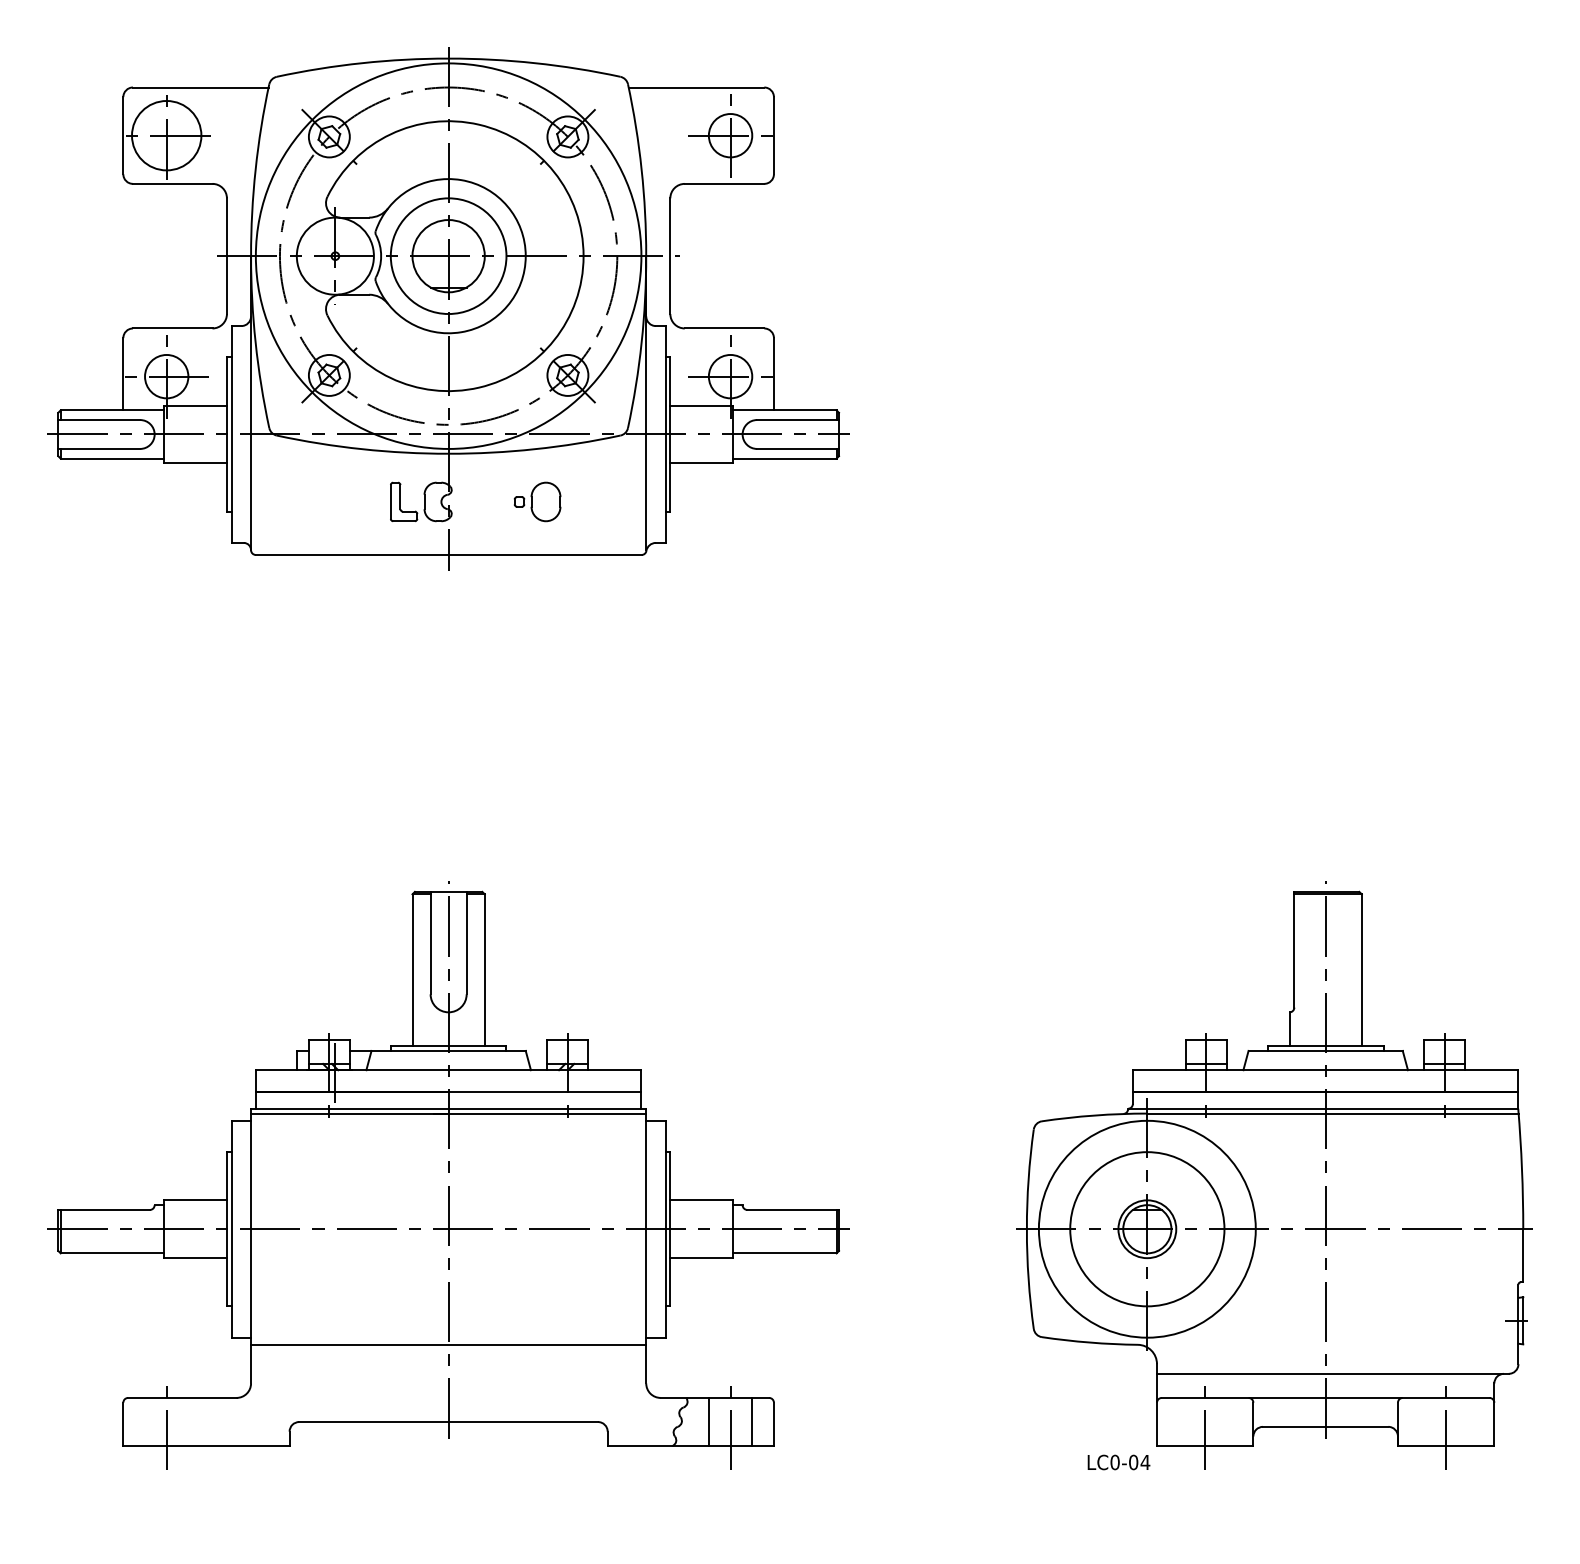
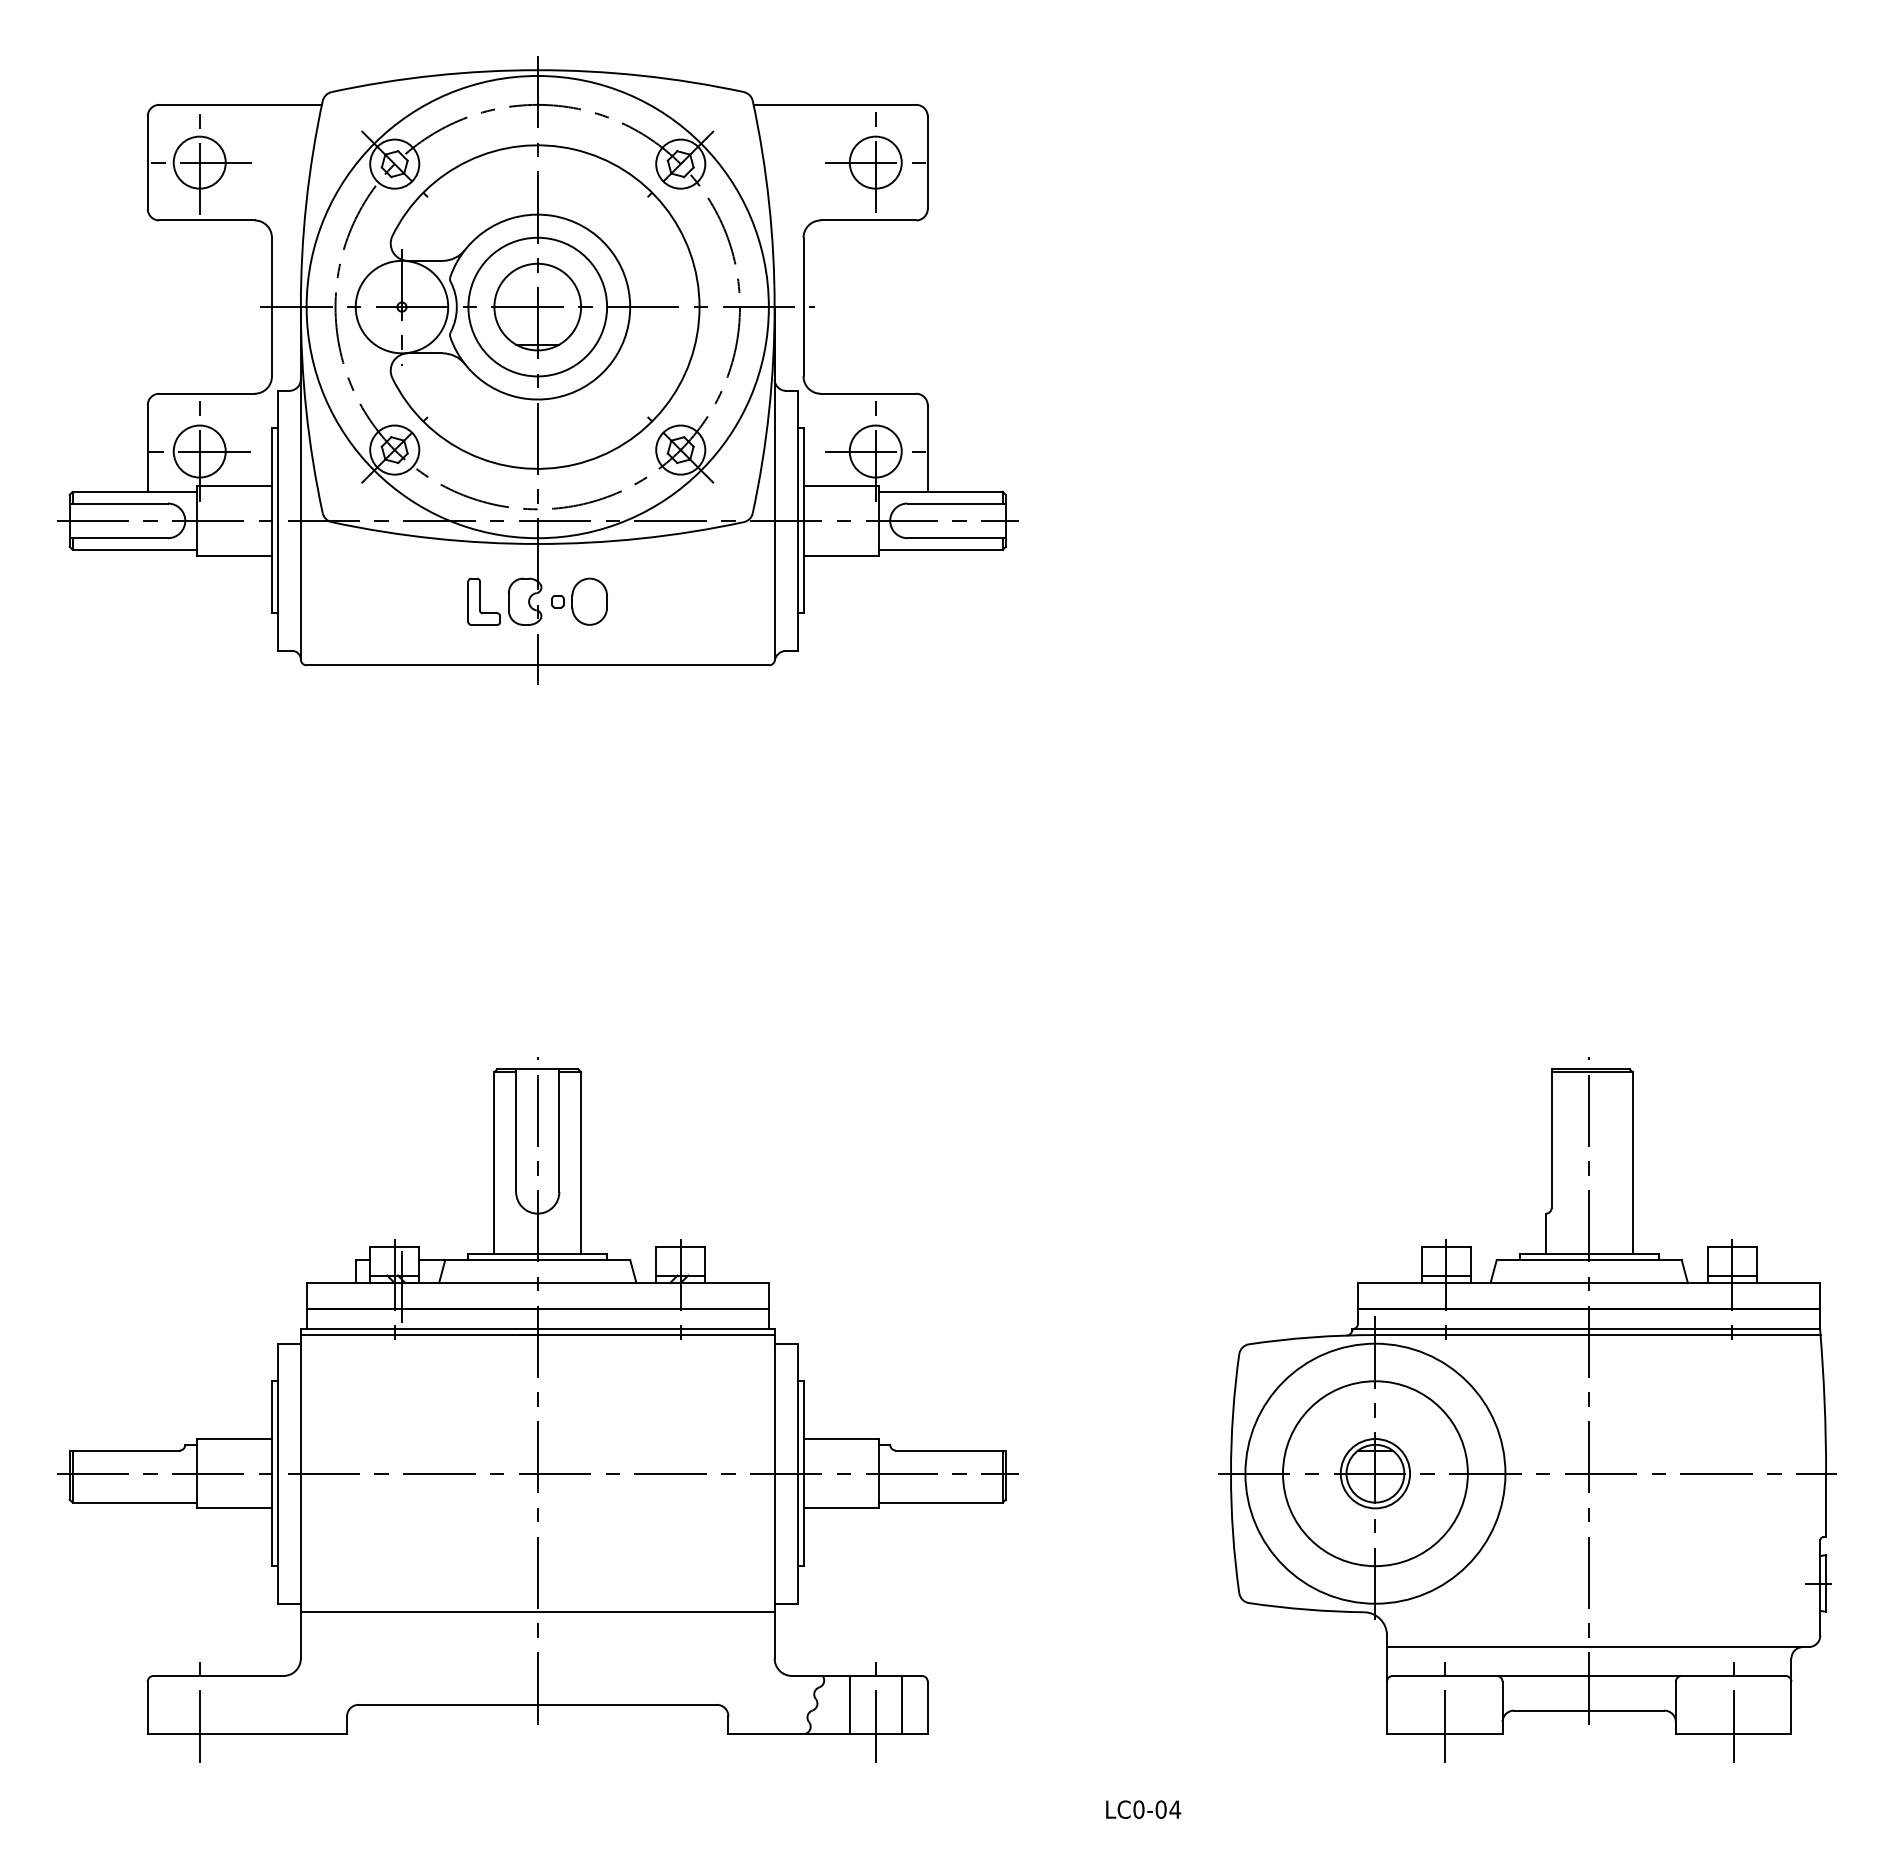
circle: (166, 135) -> (199, 162), size x0.62
part: (537, 501) -> (579, 601), moved
text: (1118, 1462) -> (1143, 1809), moved

